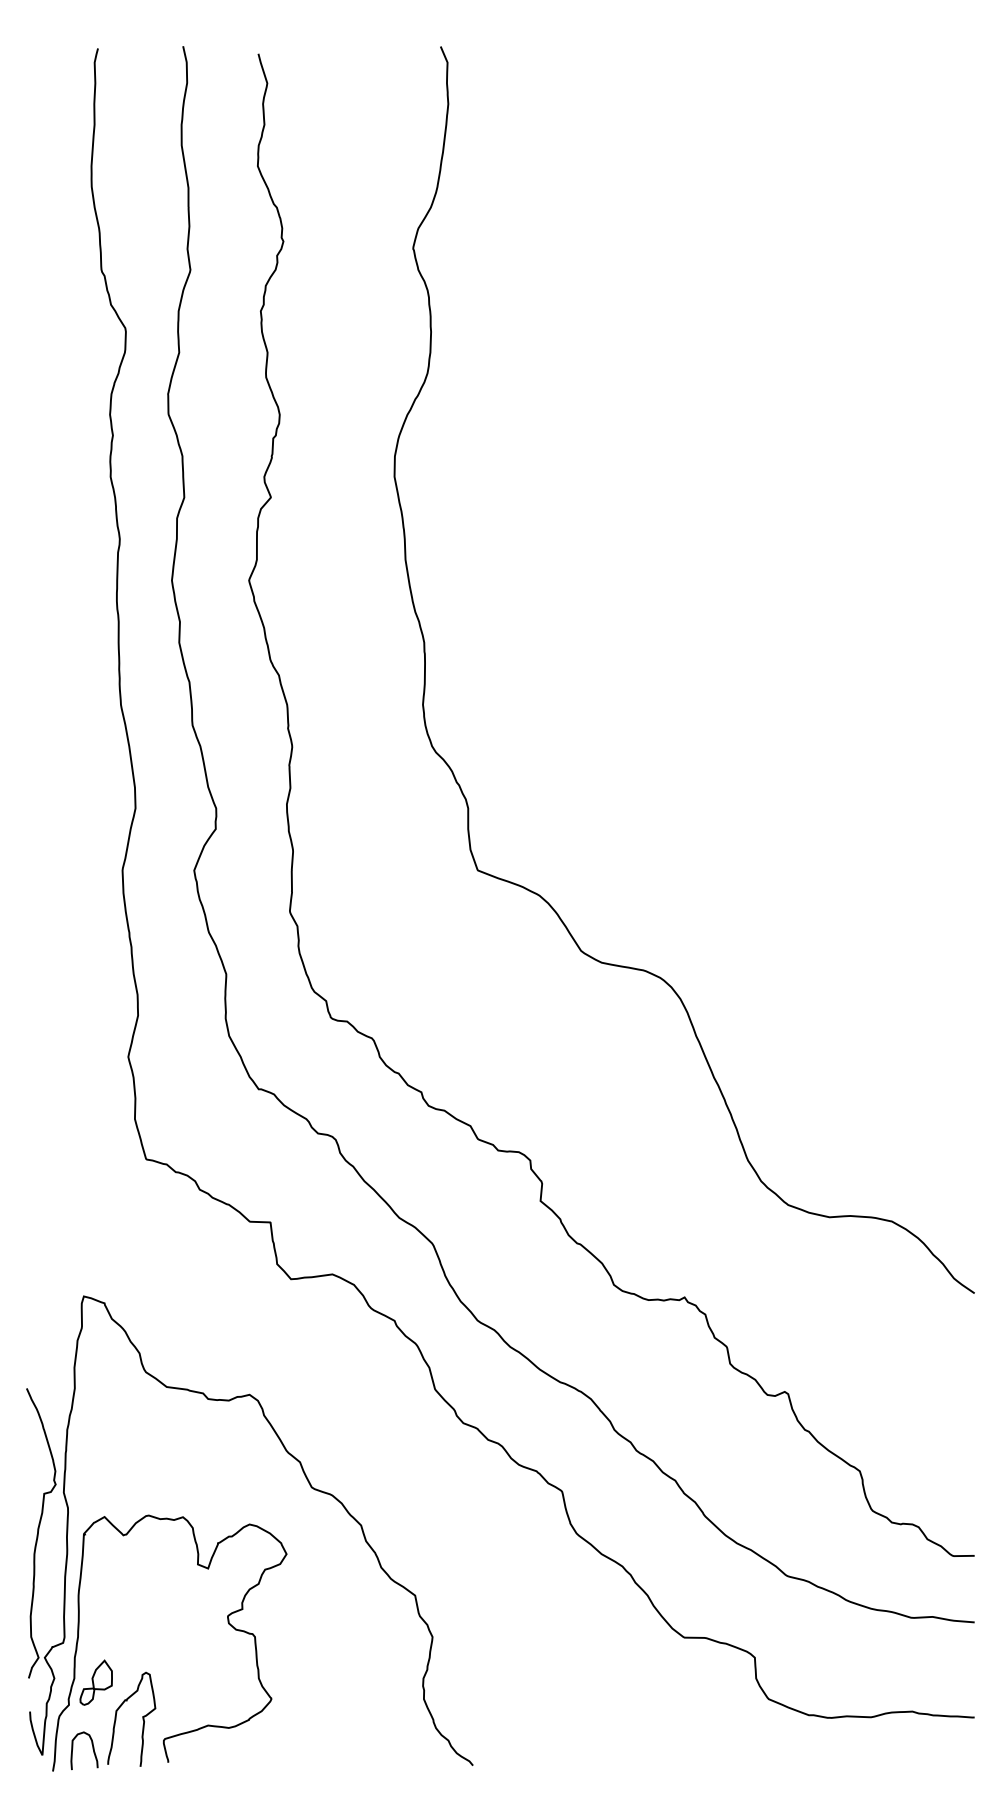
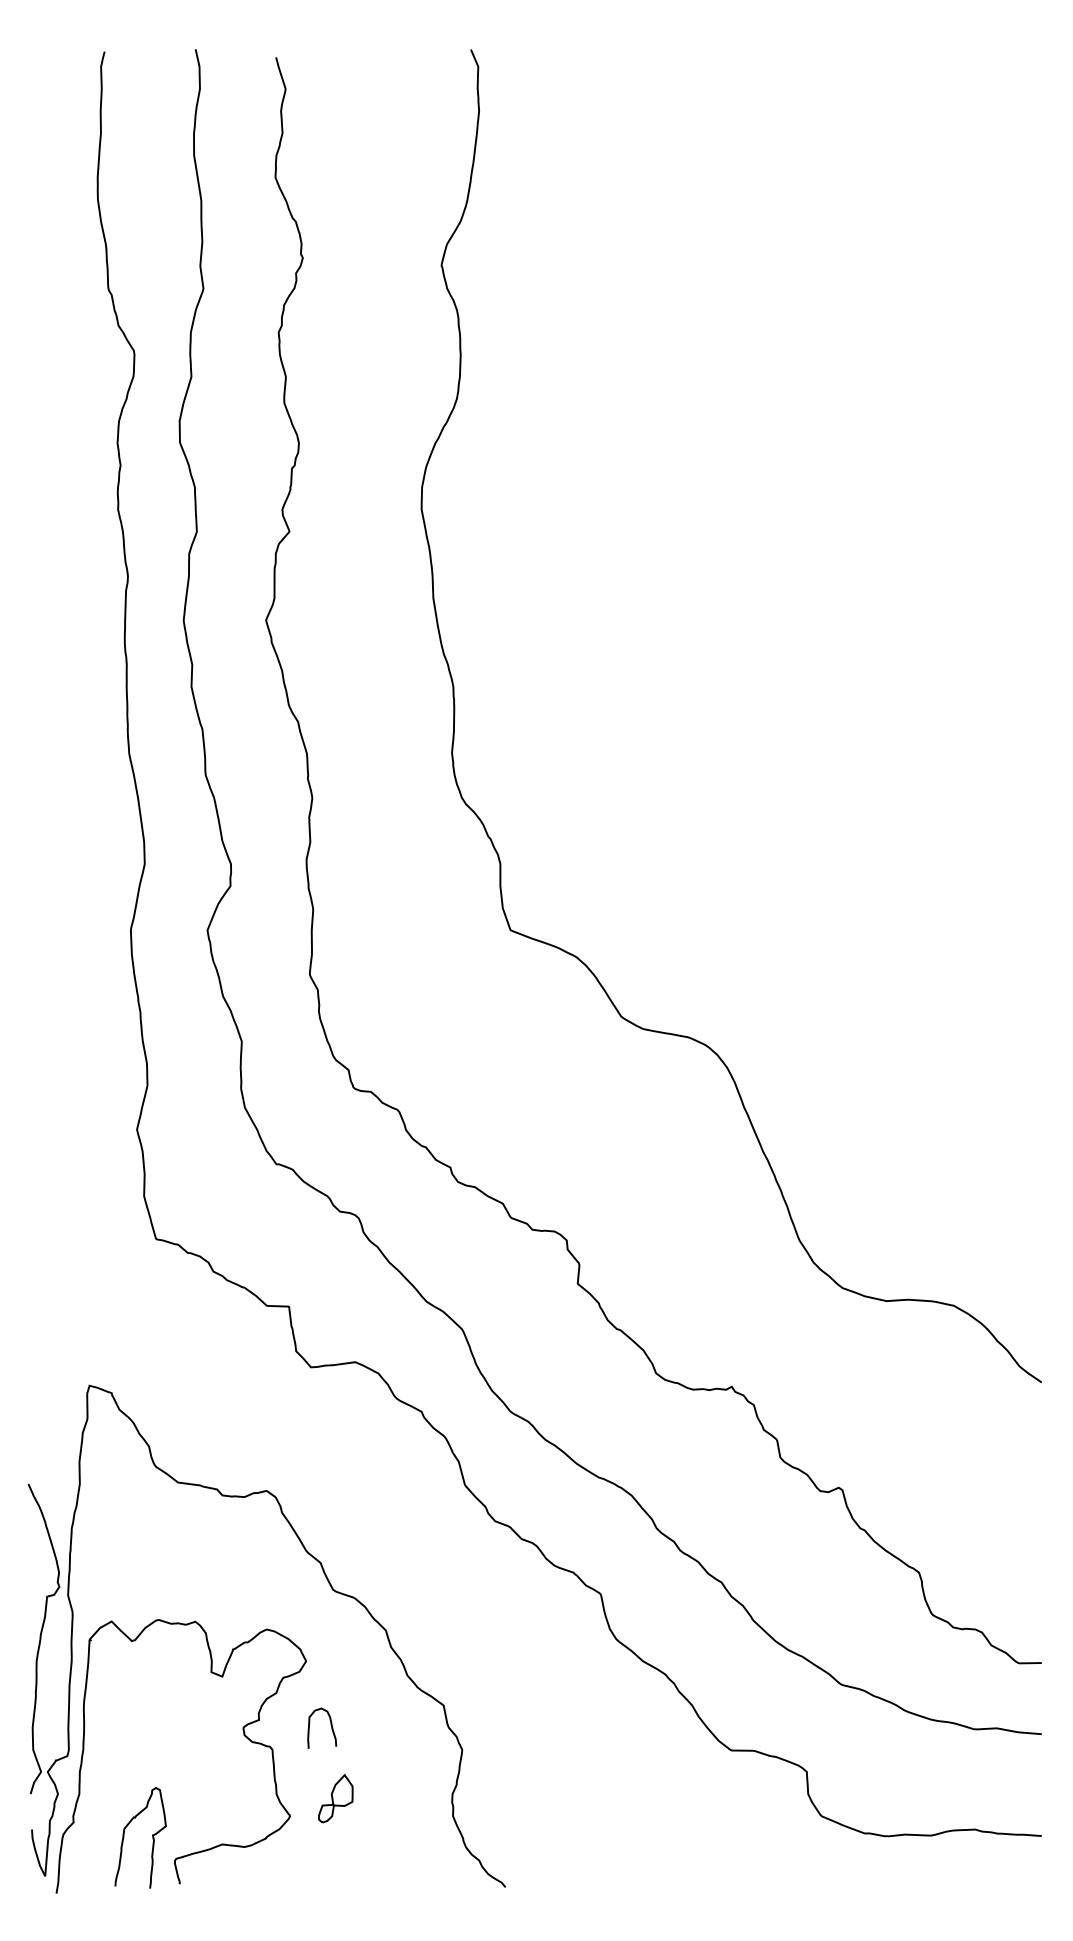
part: (95, 1682) -> (334, 1798), moved
curve: (92, 1749) -> (330, 1726), moved

